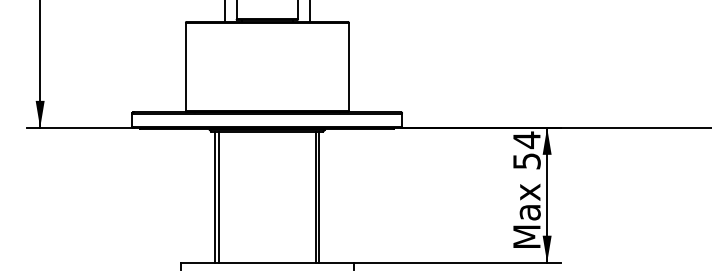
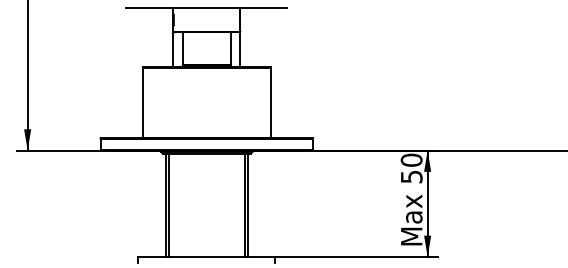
text: (526, 140) -> (411, 160), 54 -> 50

